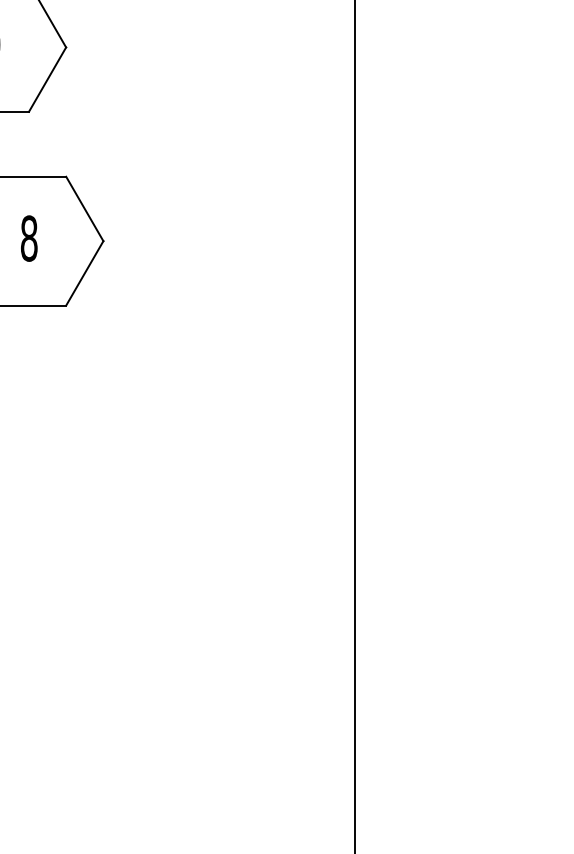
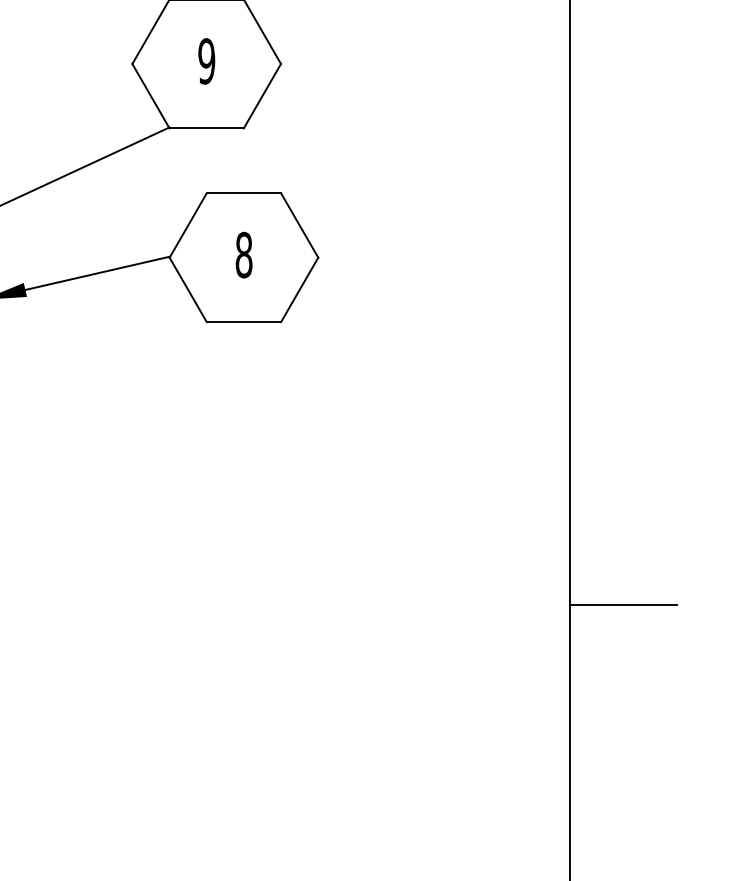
line: (408, 587) -> (623, 604), added

